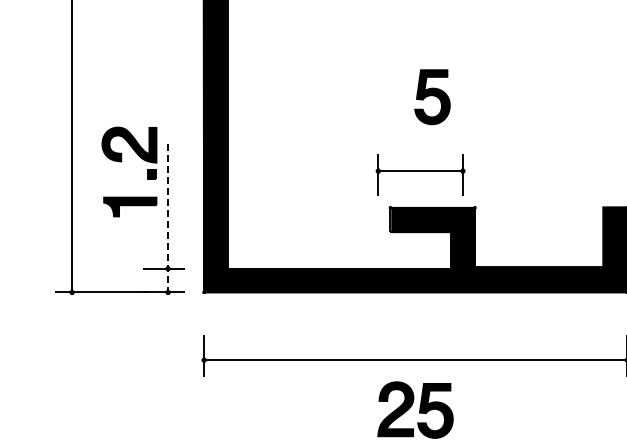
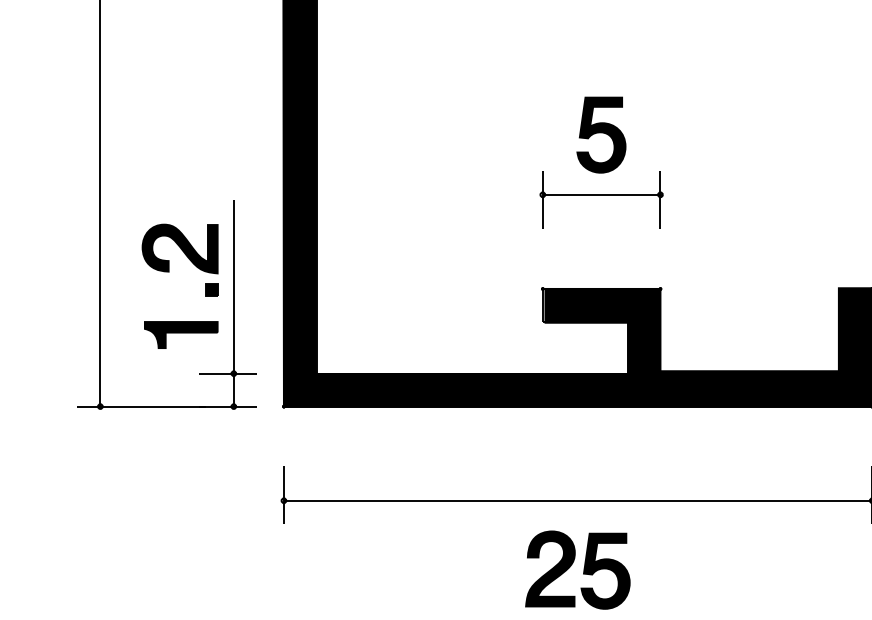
part: (121, 162) -> (169, 273), moved
part: (420, 174) -> (601, 199), moved
line: (168, 218) -> (234, 303), dashed -> solid

